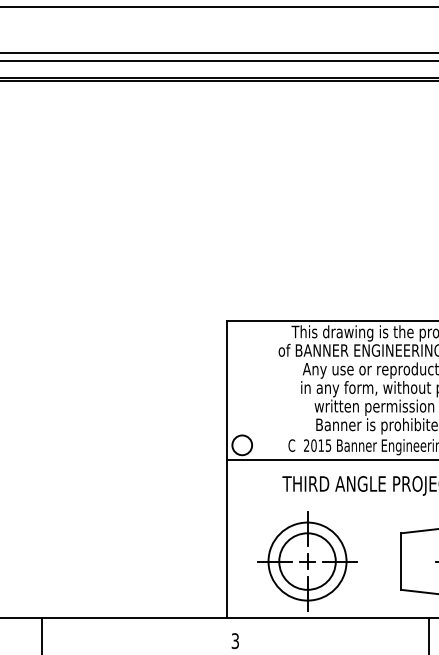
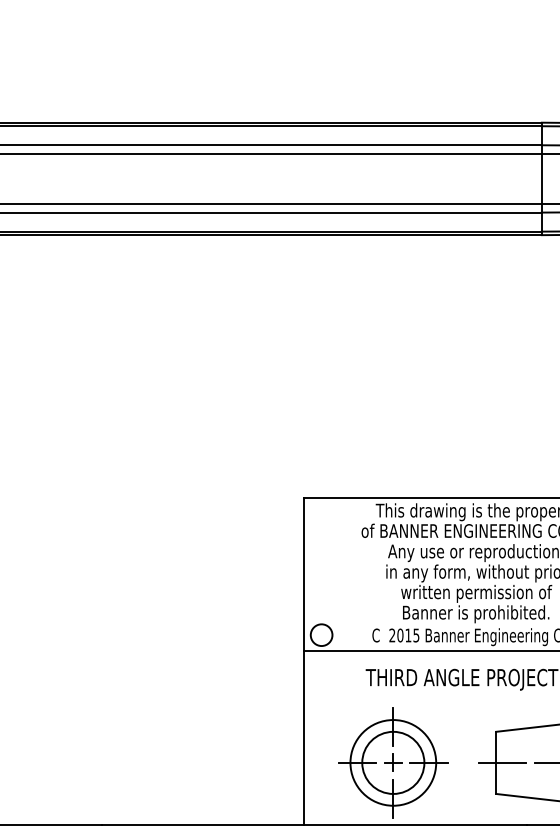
line: (406, 561) -> (502, 762), added

